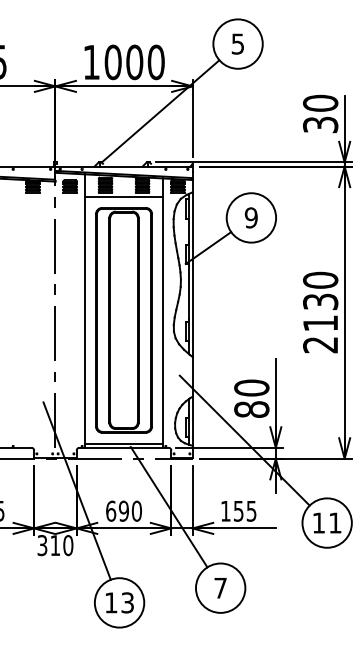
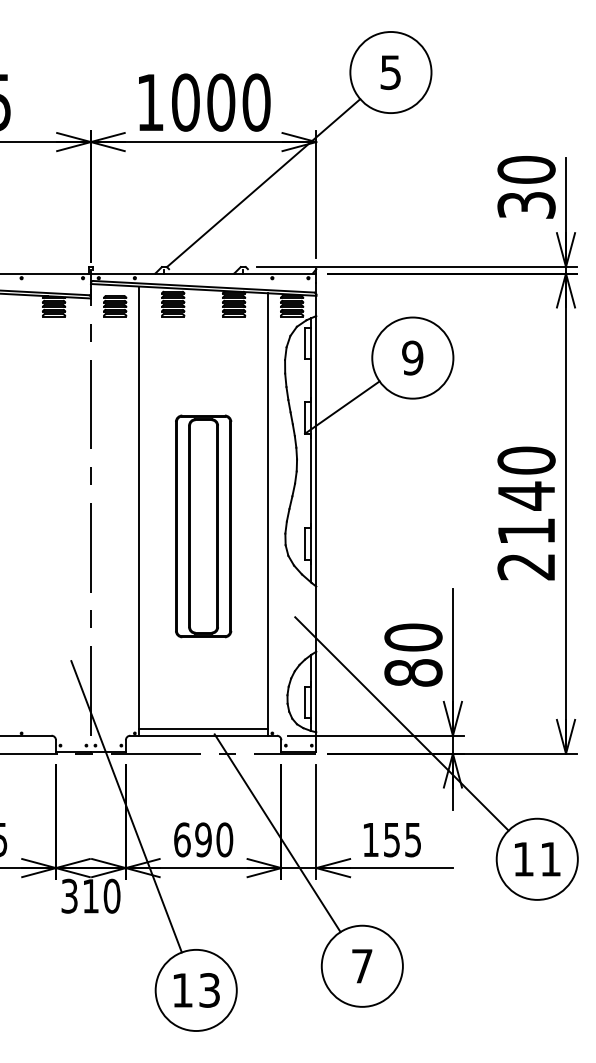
line: (123, 196) -> (202, 322), removed
text: (320, 301) -> (526, 495), 2130 -> 2140
part: (123, 320) -> (202, 526), size x0.6

